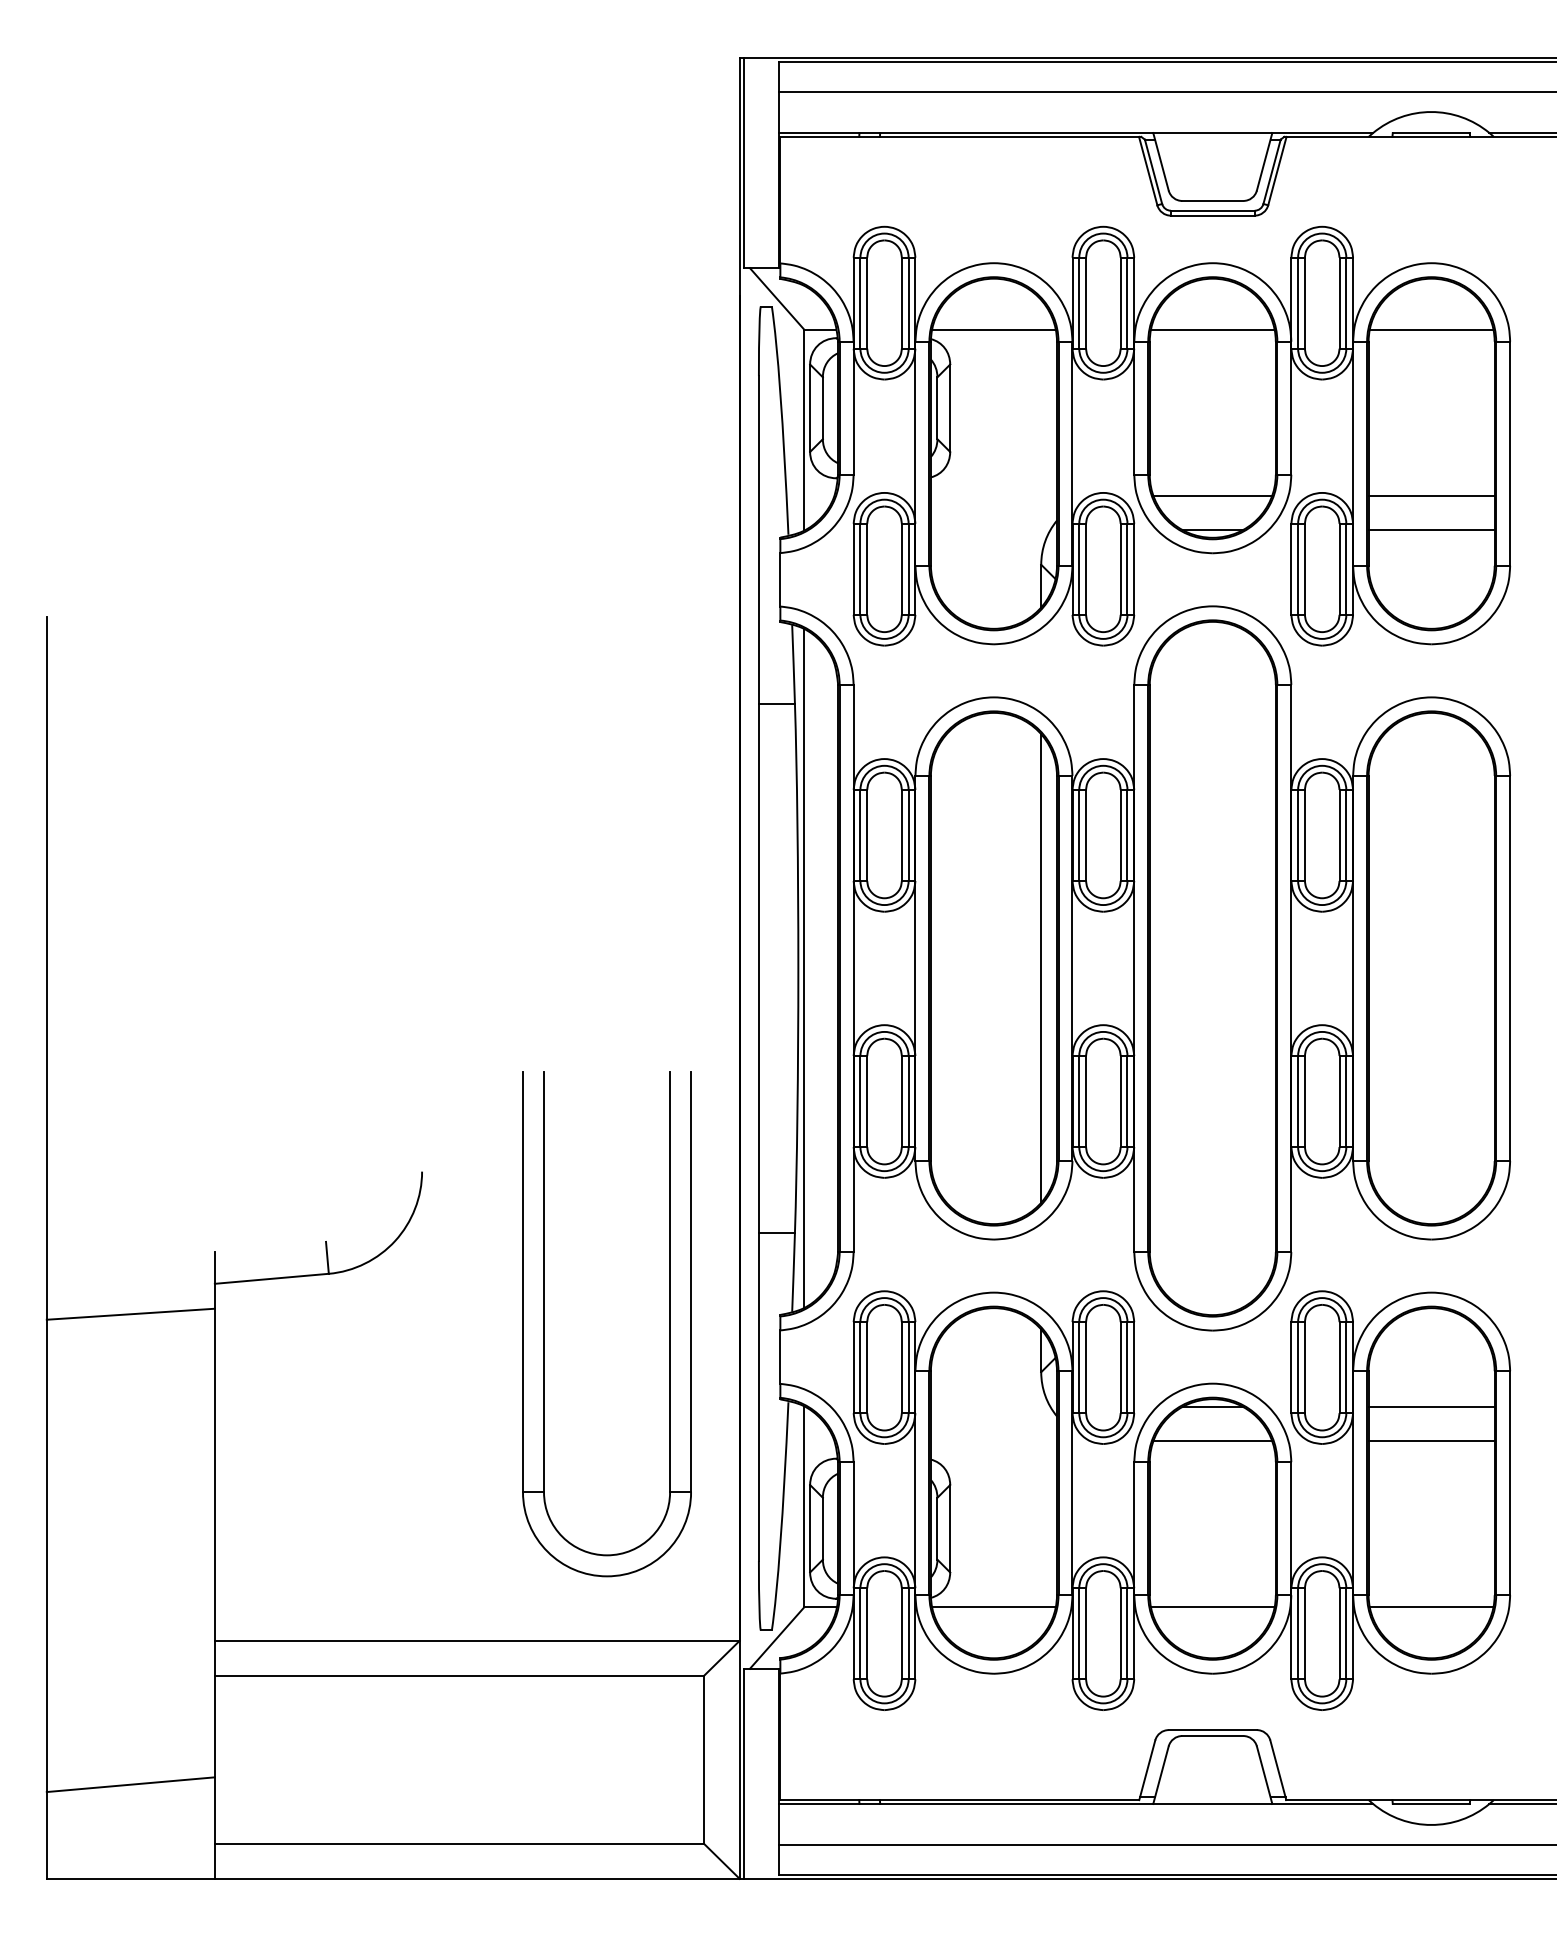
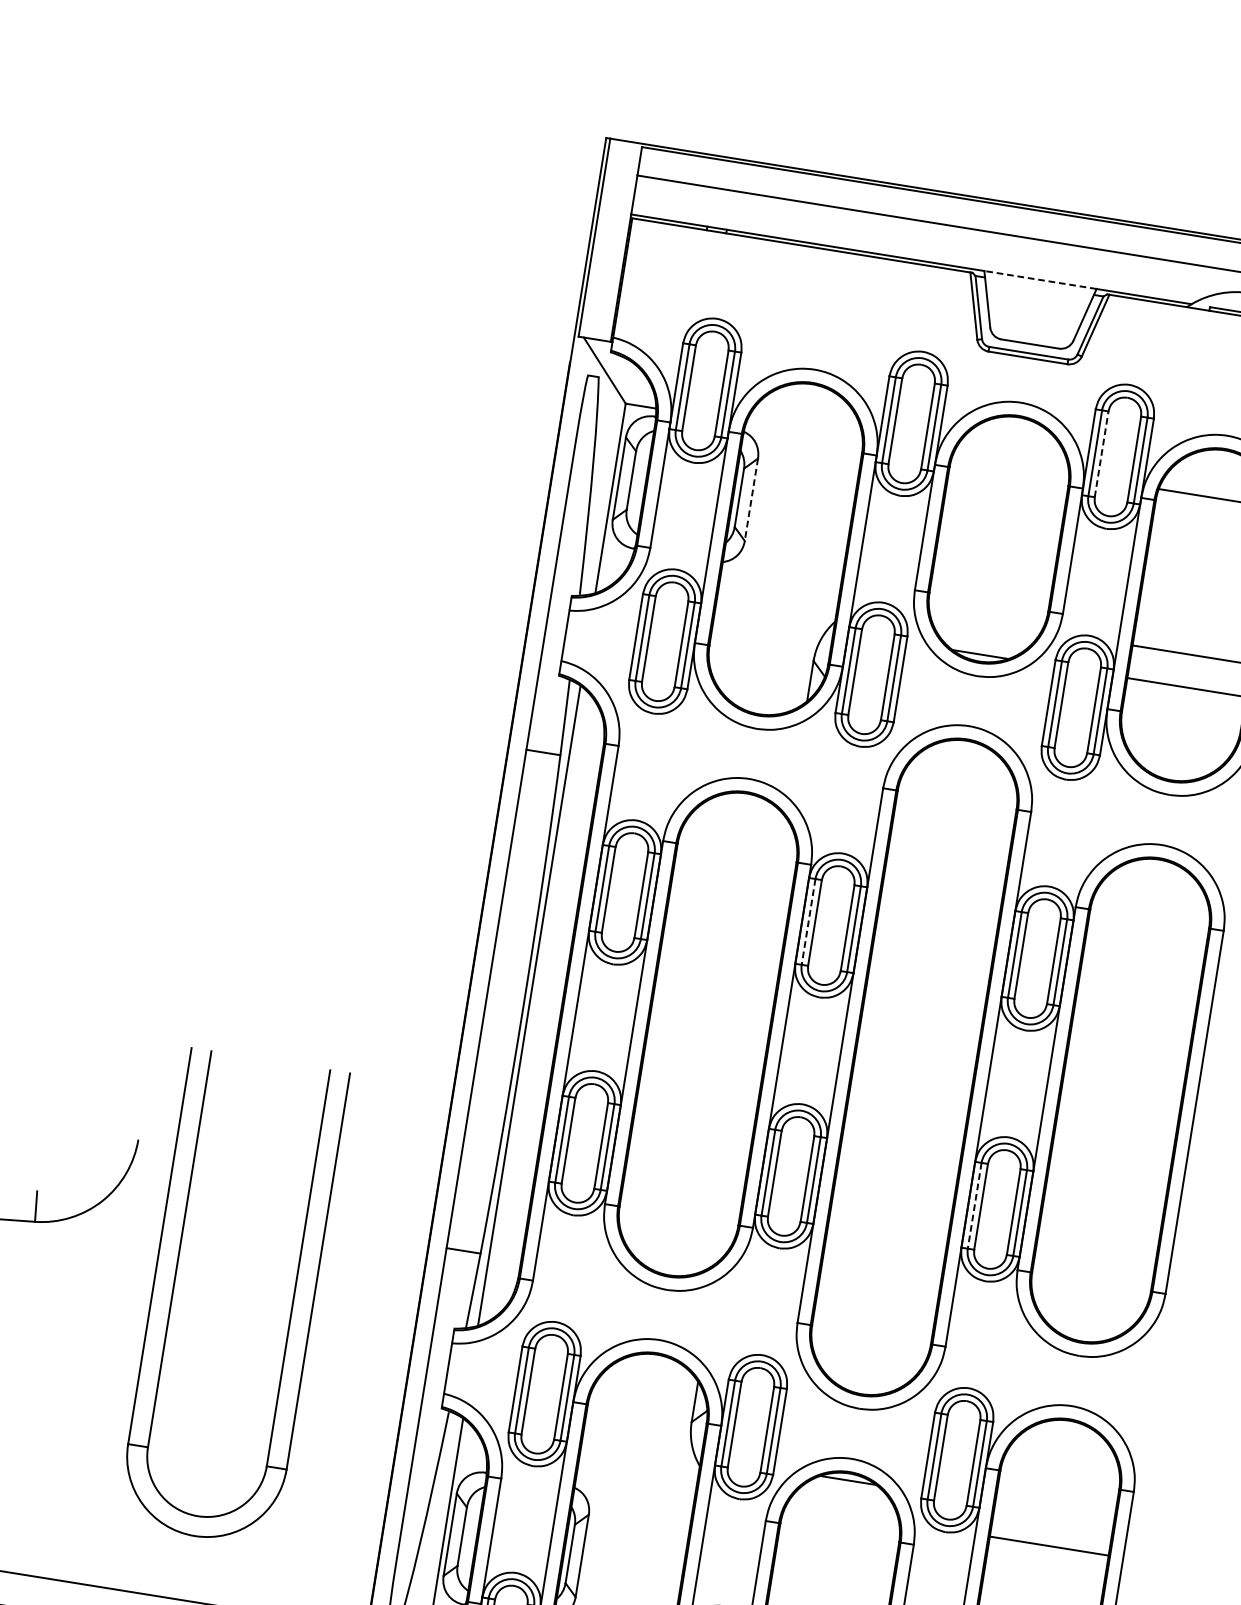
line: (1212, 133) -> (1040, 280), solid -> dashed
line: (1304, 303) -> (1101, 454), solid -> dashed
line: (993, 329) -> (804, 432), removed
line: (1212, 329) -> (1010, 465), removed
line: (950, 408) -> (751, 500), solid -> dashed
line: (1212, 495) -> (985, 621), removed
line: (1079, 835) -> (808, 922), solid -> dashed
line: (1041, 968) -> (752, 1041), removed
line: (1298, 1101) -> (975, 1205), solid -> dashed
part: (544, 1324) -> (173, 1289), moved
line: (1431, 1406) -> (1054, 1513), removed
line: (1212, 1441) -> (842, 1513), removed

